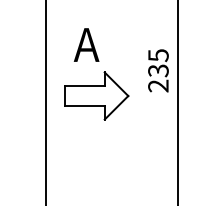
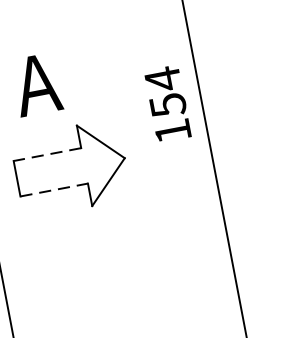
text: (158, 70) -> (167, 104), 235 -> 154
line: (84, 85) -> (46, 154), solid -> dashed
line: (84, 106) -> (53, 190), solid -> dashed

